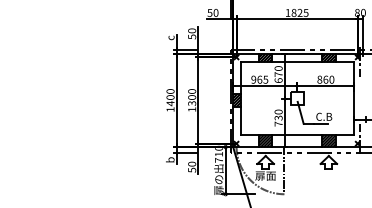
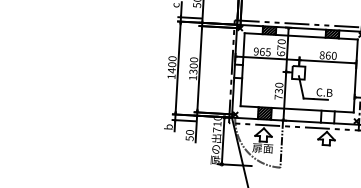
hatch: (237, 100) -> (238, 71), removed
hatch: (328, 141) -> (327, 117), removed

